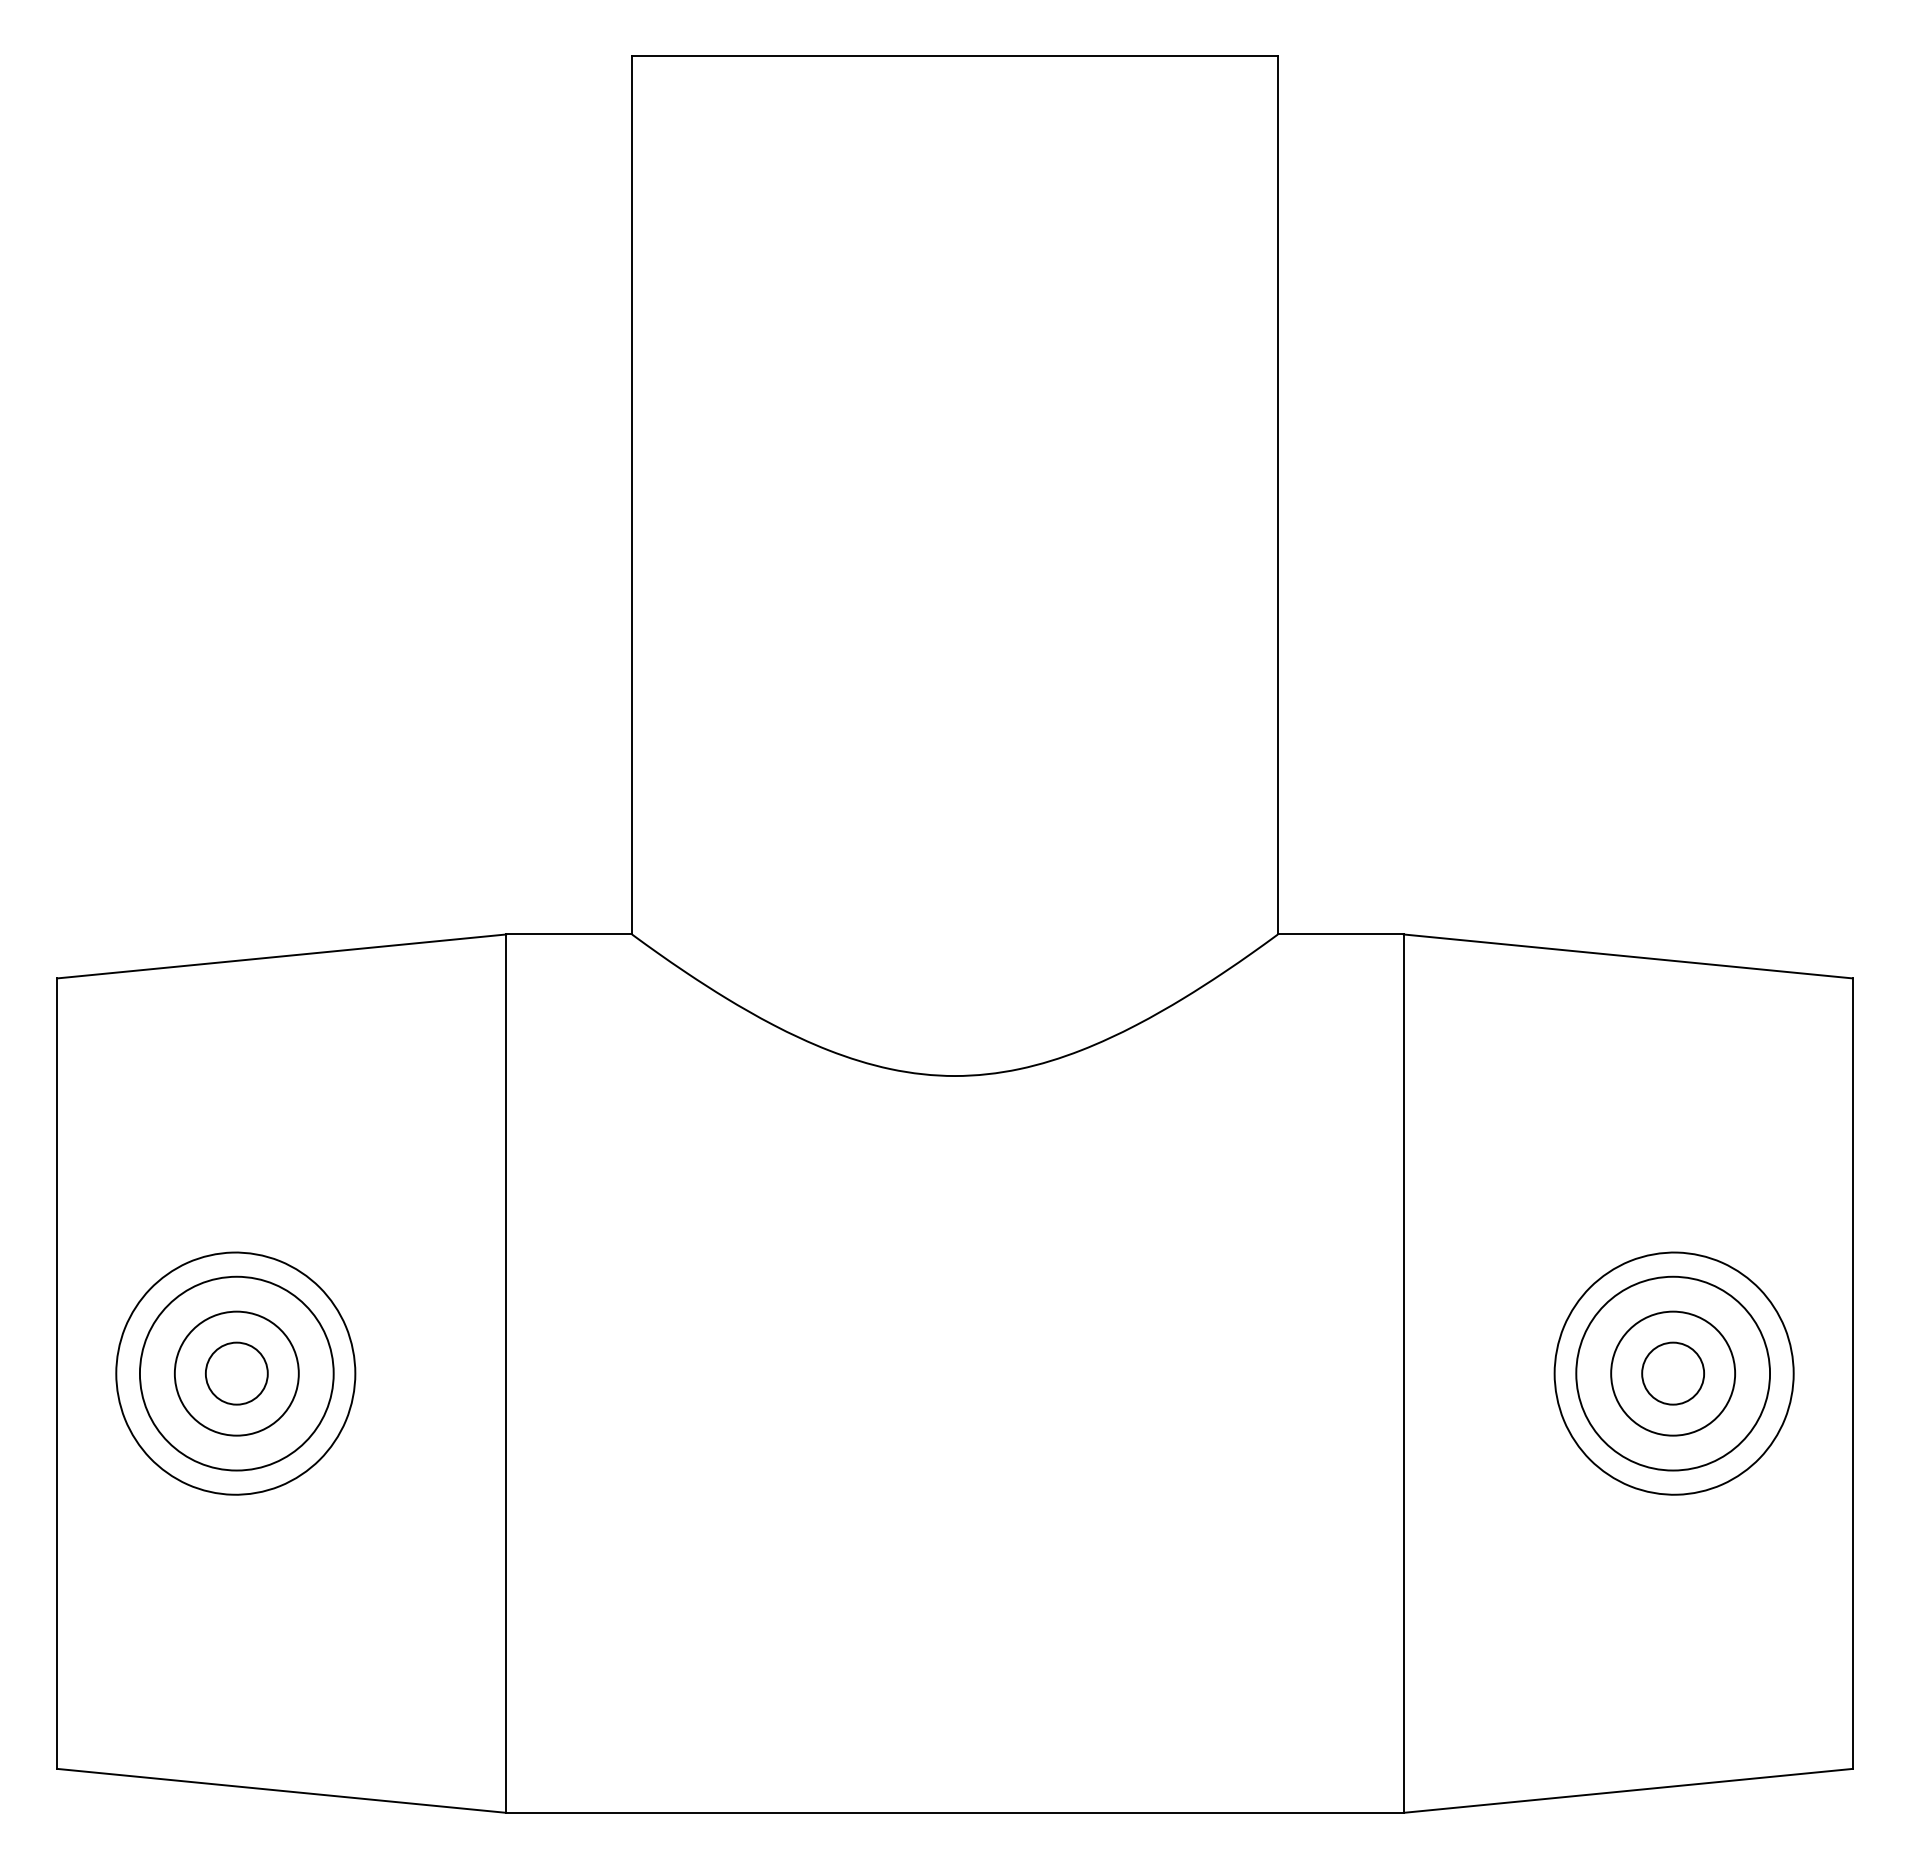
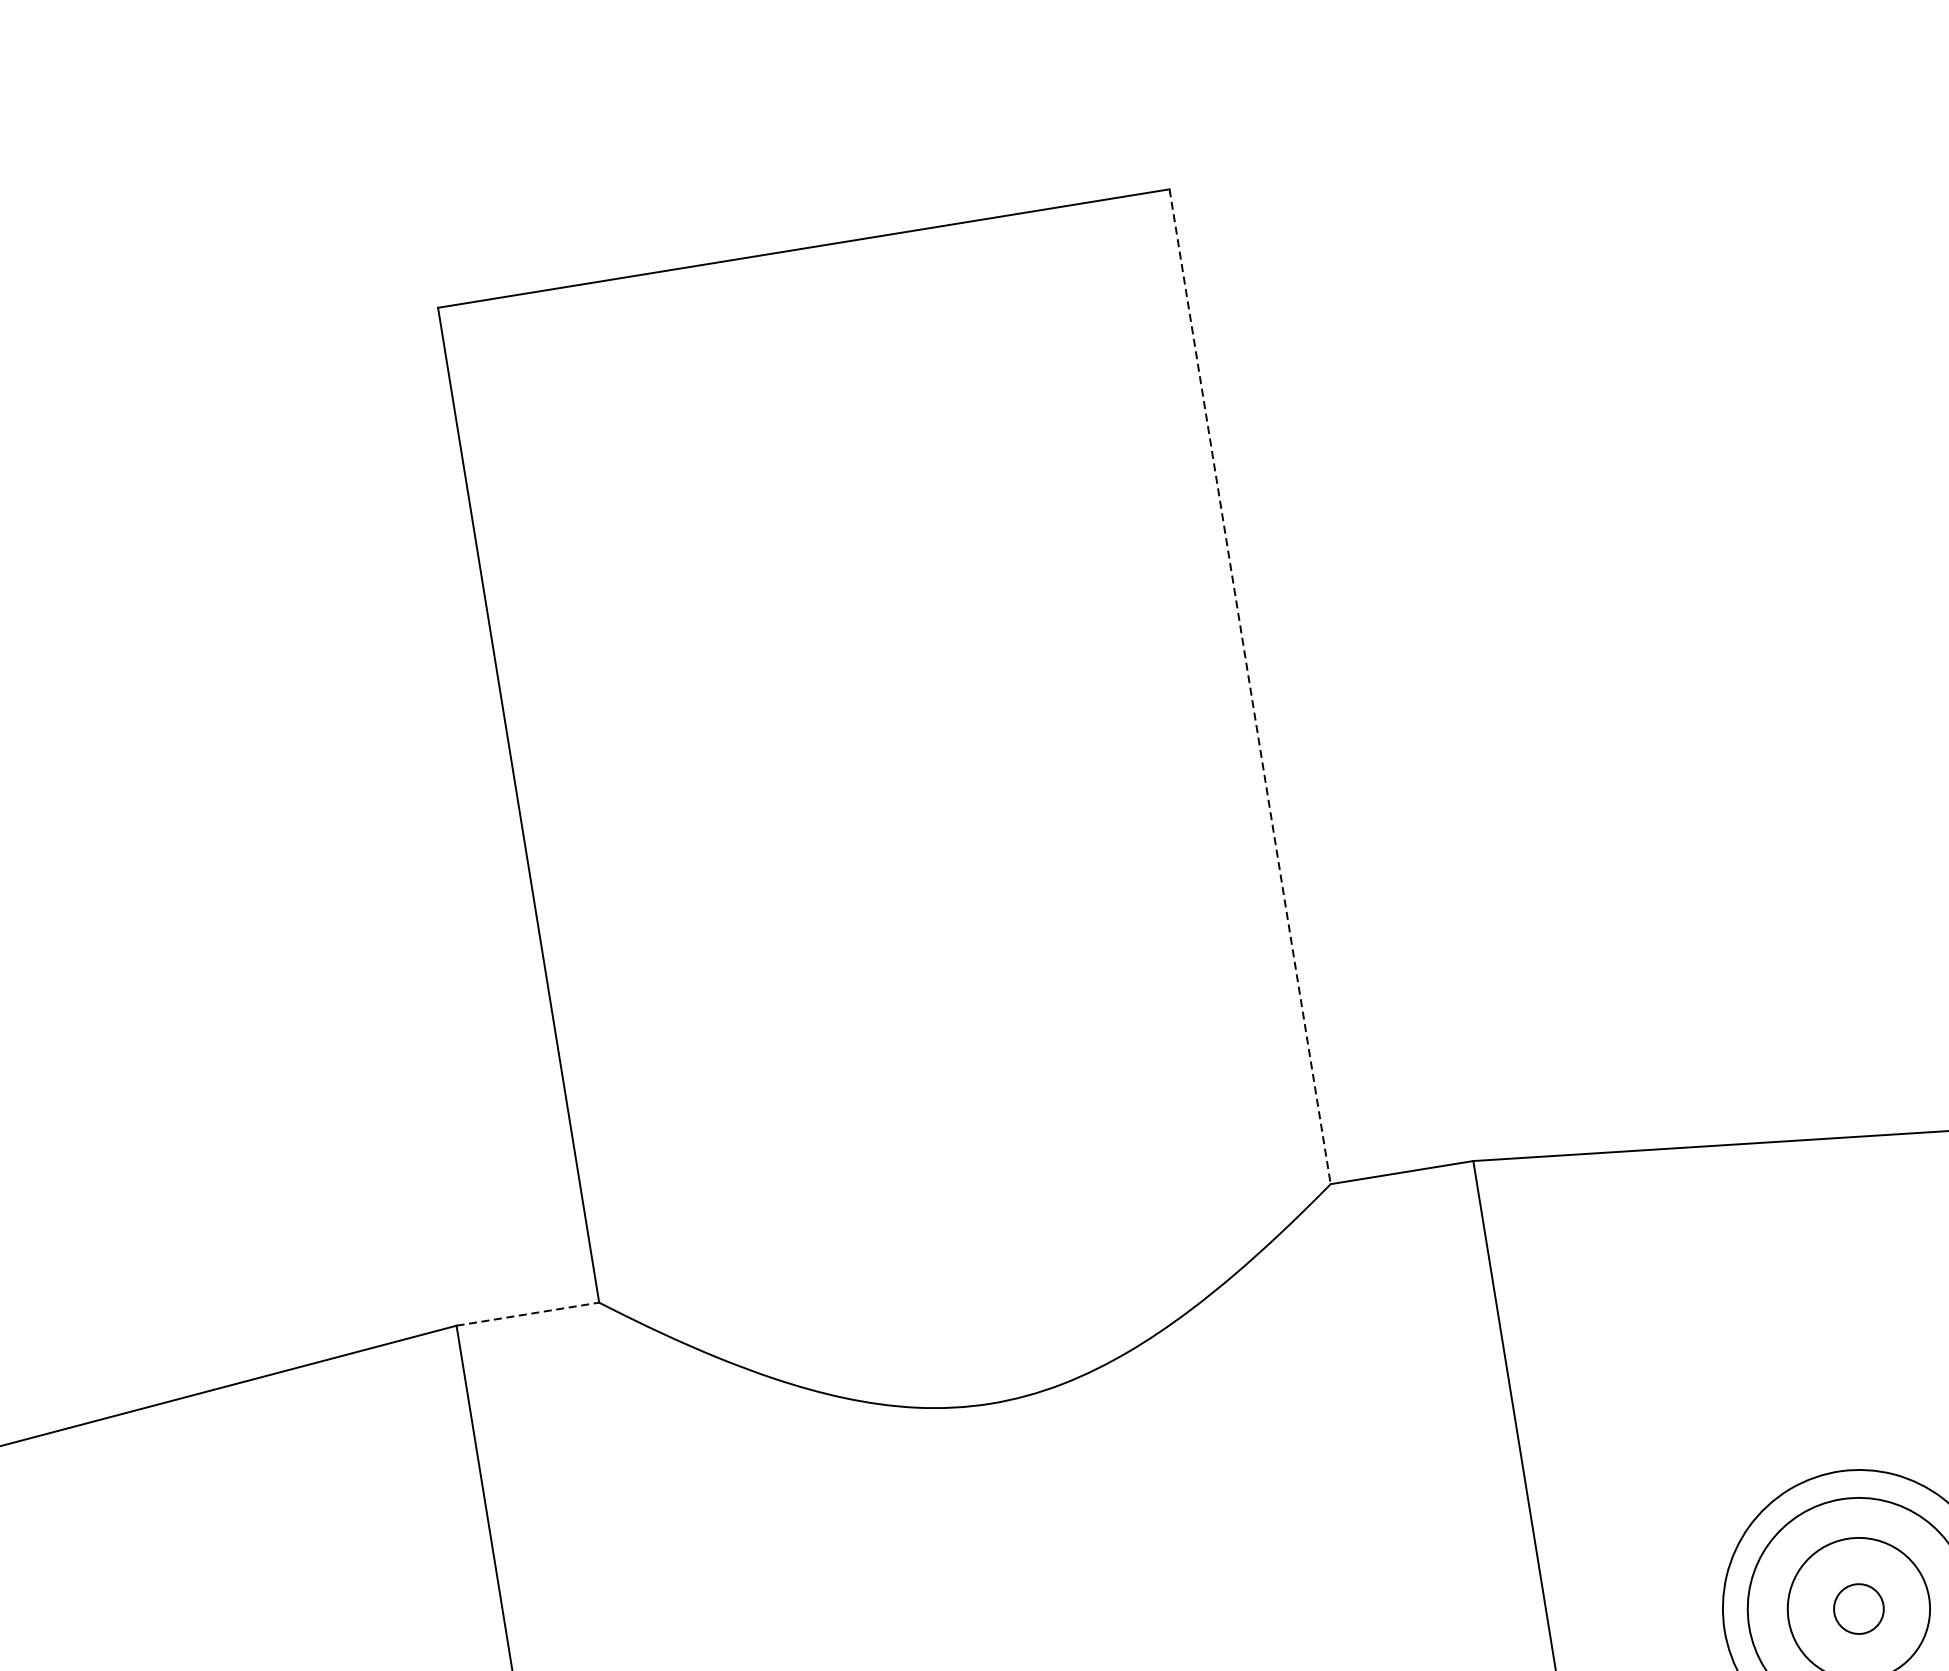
line: (1277, 495) -> (1249, 687), solid -> dashed
line: (569, 934) -> (528, 1314), solid -> dashed
circle: (1673, 1373) -> (1859, 1608), size x0.7

